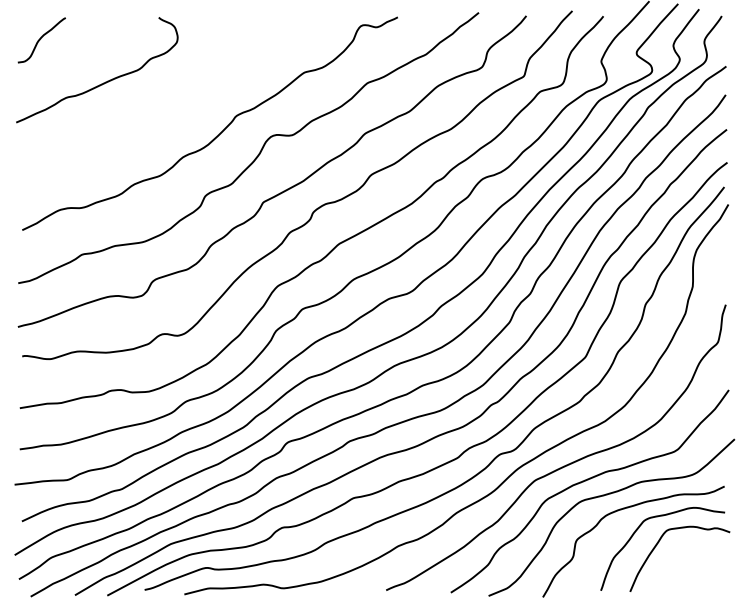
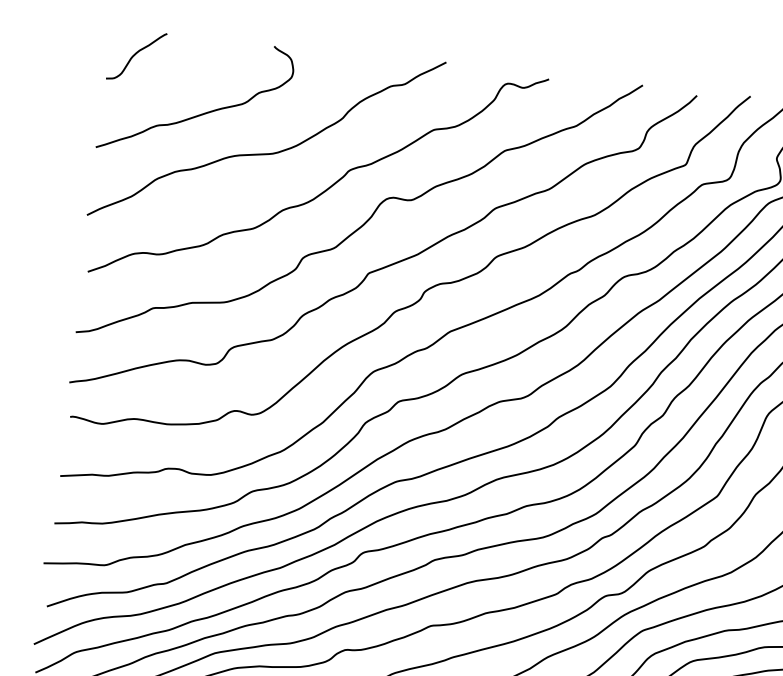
curve: (163, 109) -> (266, 152), added

